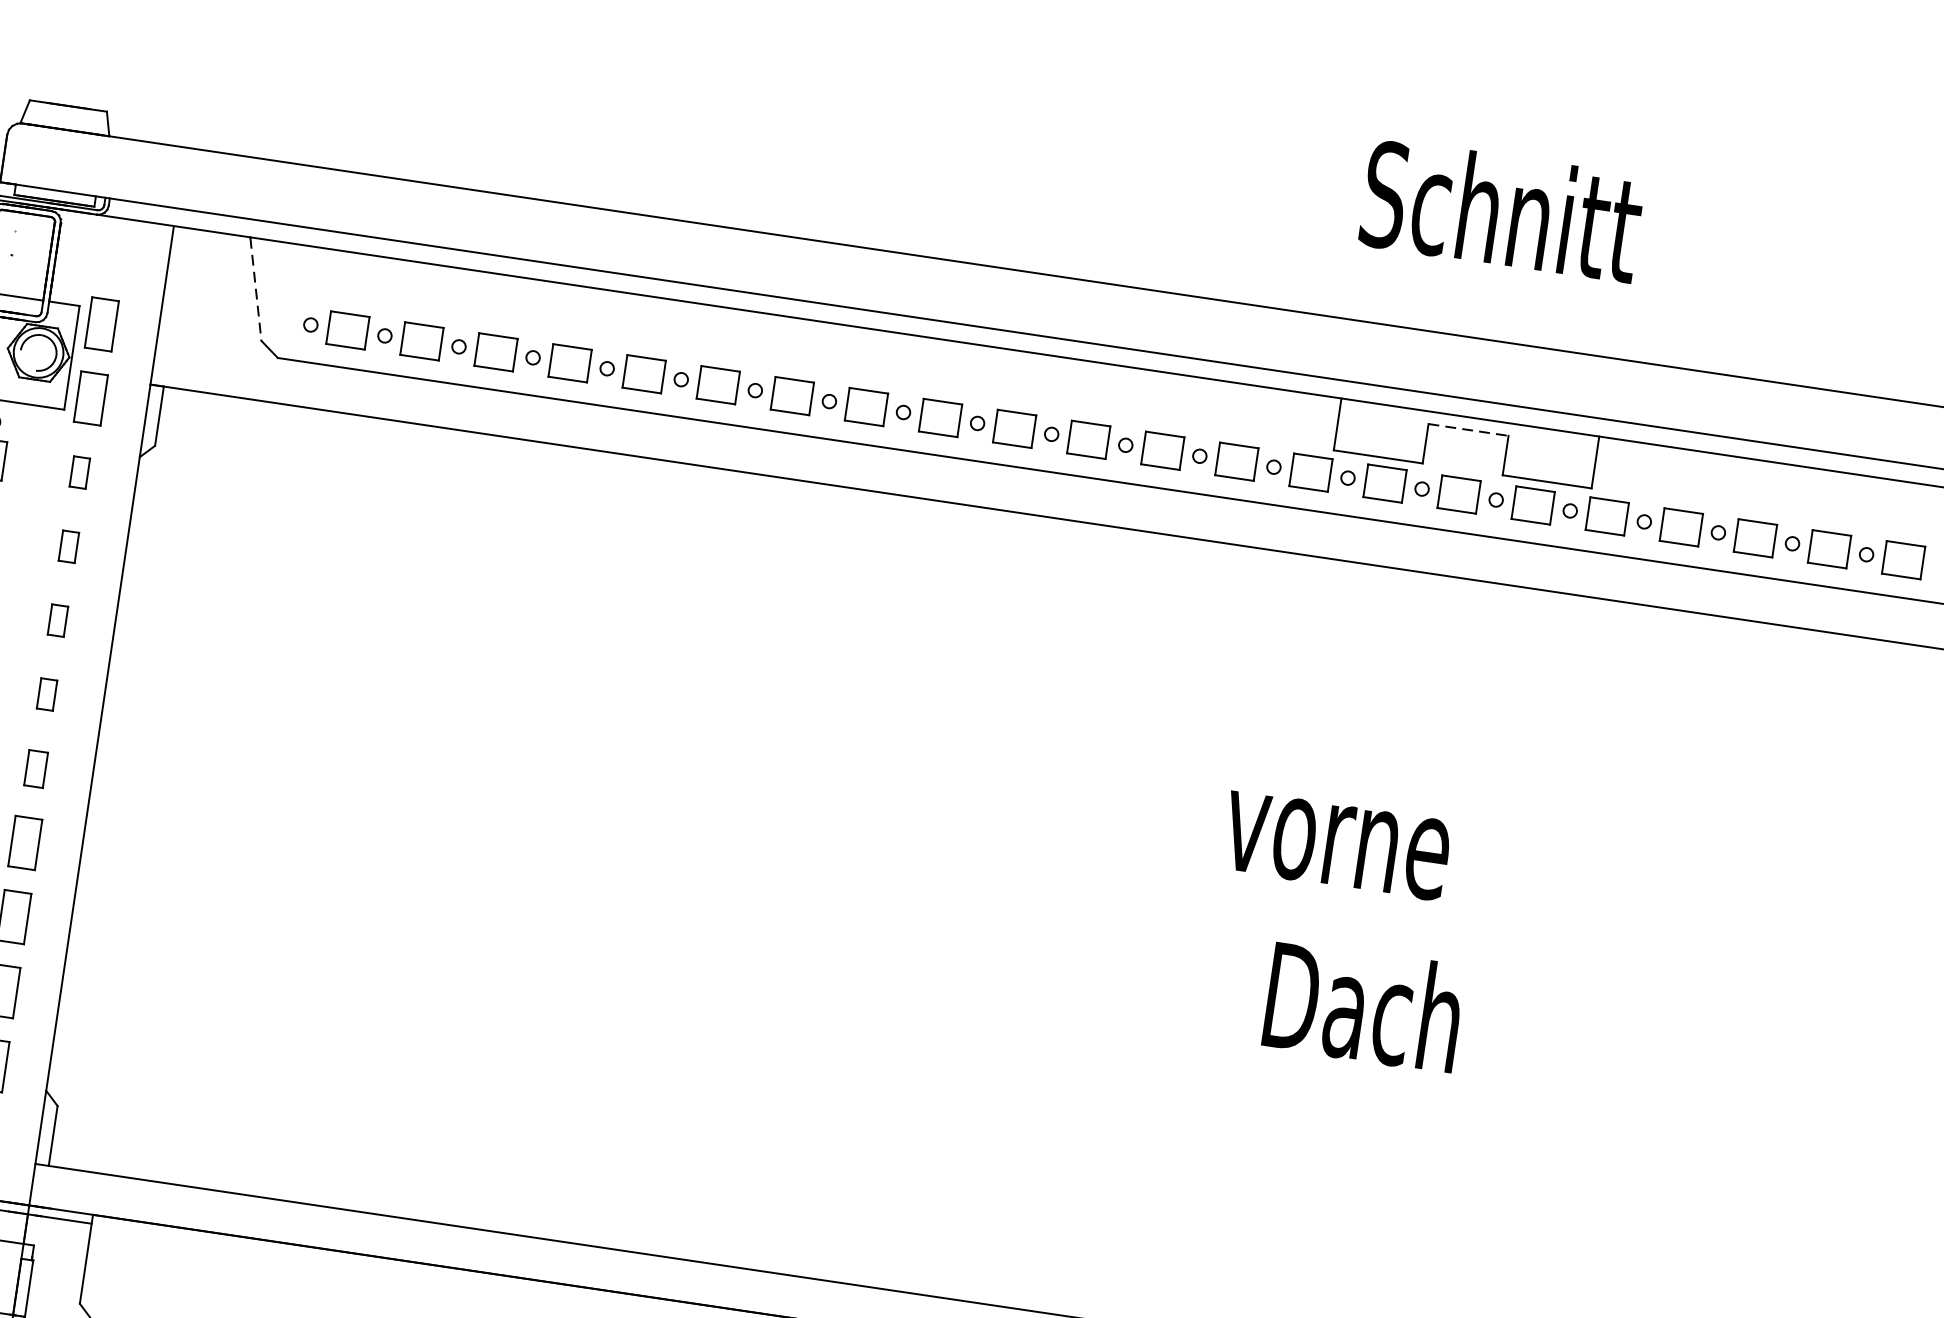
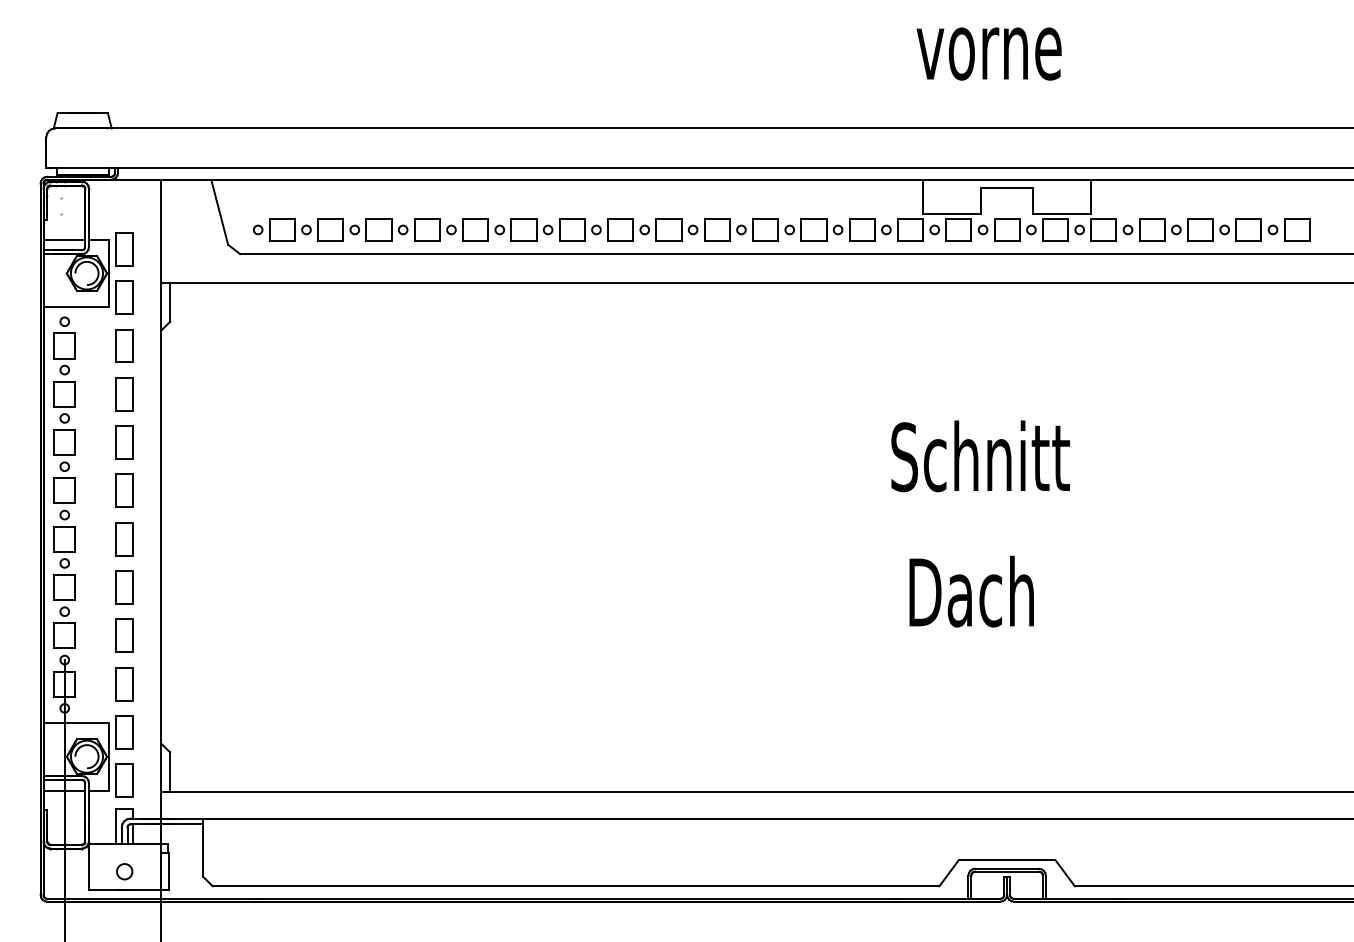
text: (1500, 210) -> (1006, 44), Schnitt -> vorne
line: (255, 289) -> (219, 212), dashed -> solid
line: (1469, 429) -> (1007, 187), dashed -> solid
part: (79, 471) -> (124, 345), size x1.67
part: (68, 546) -> (124, 394), size x1.67
part: (57, 620) -> (124, 442), size x1.67
part: (46, 694) -> (124, 490), size x1.67
part: (35, 769) -> (124, 539), size x1.43
text: (1365, 835) -> (979, 456), vorne -> Schnitt
text: (1363, 1006) -> (971, 591), moved

